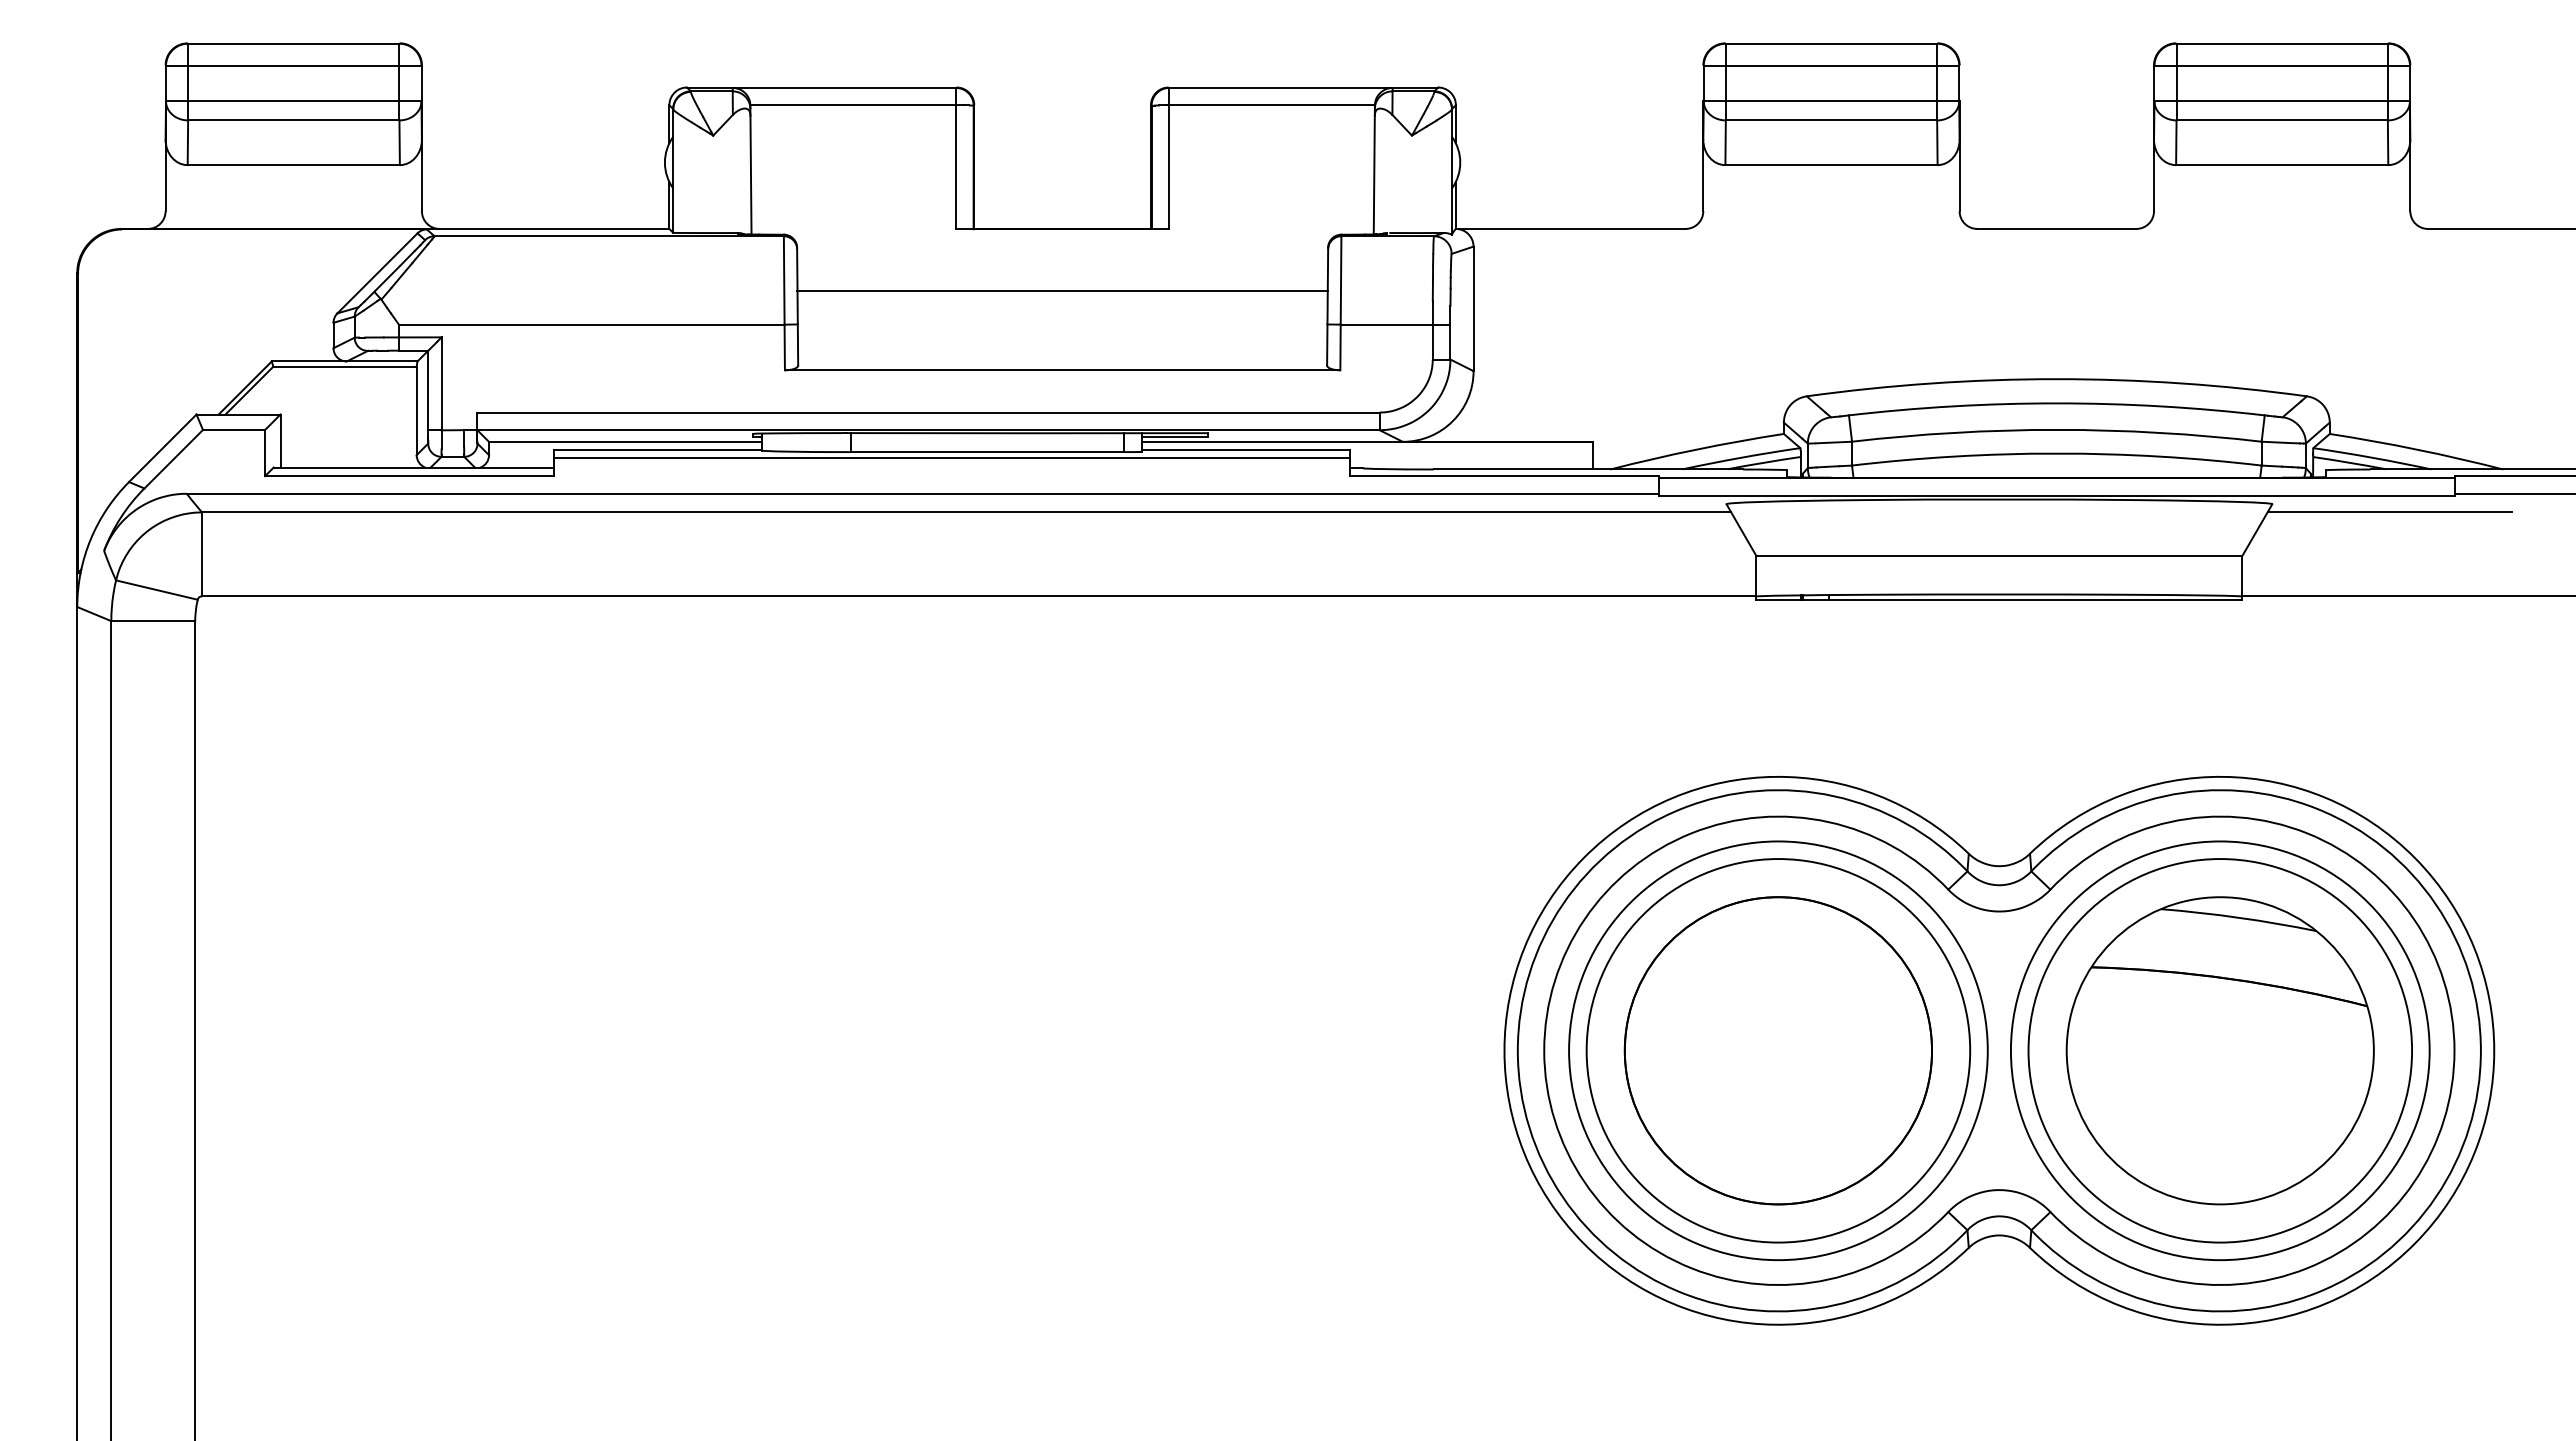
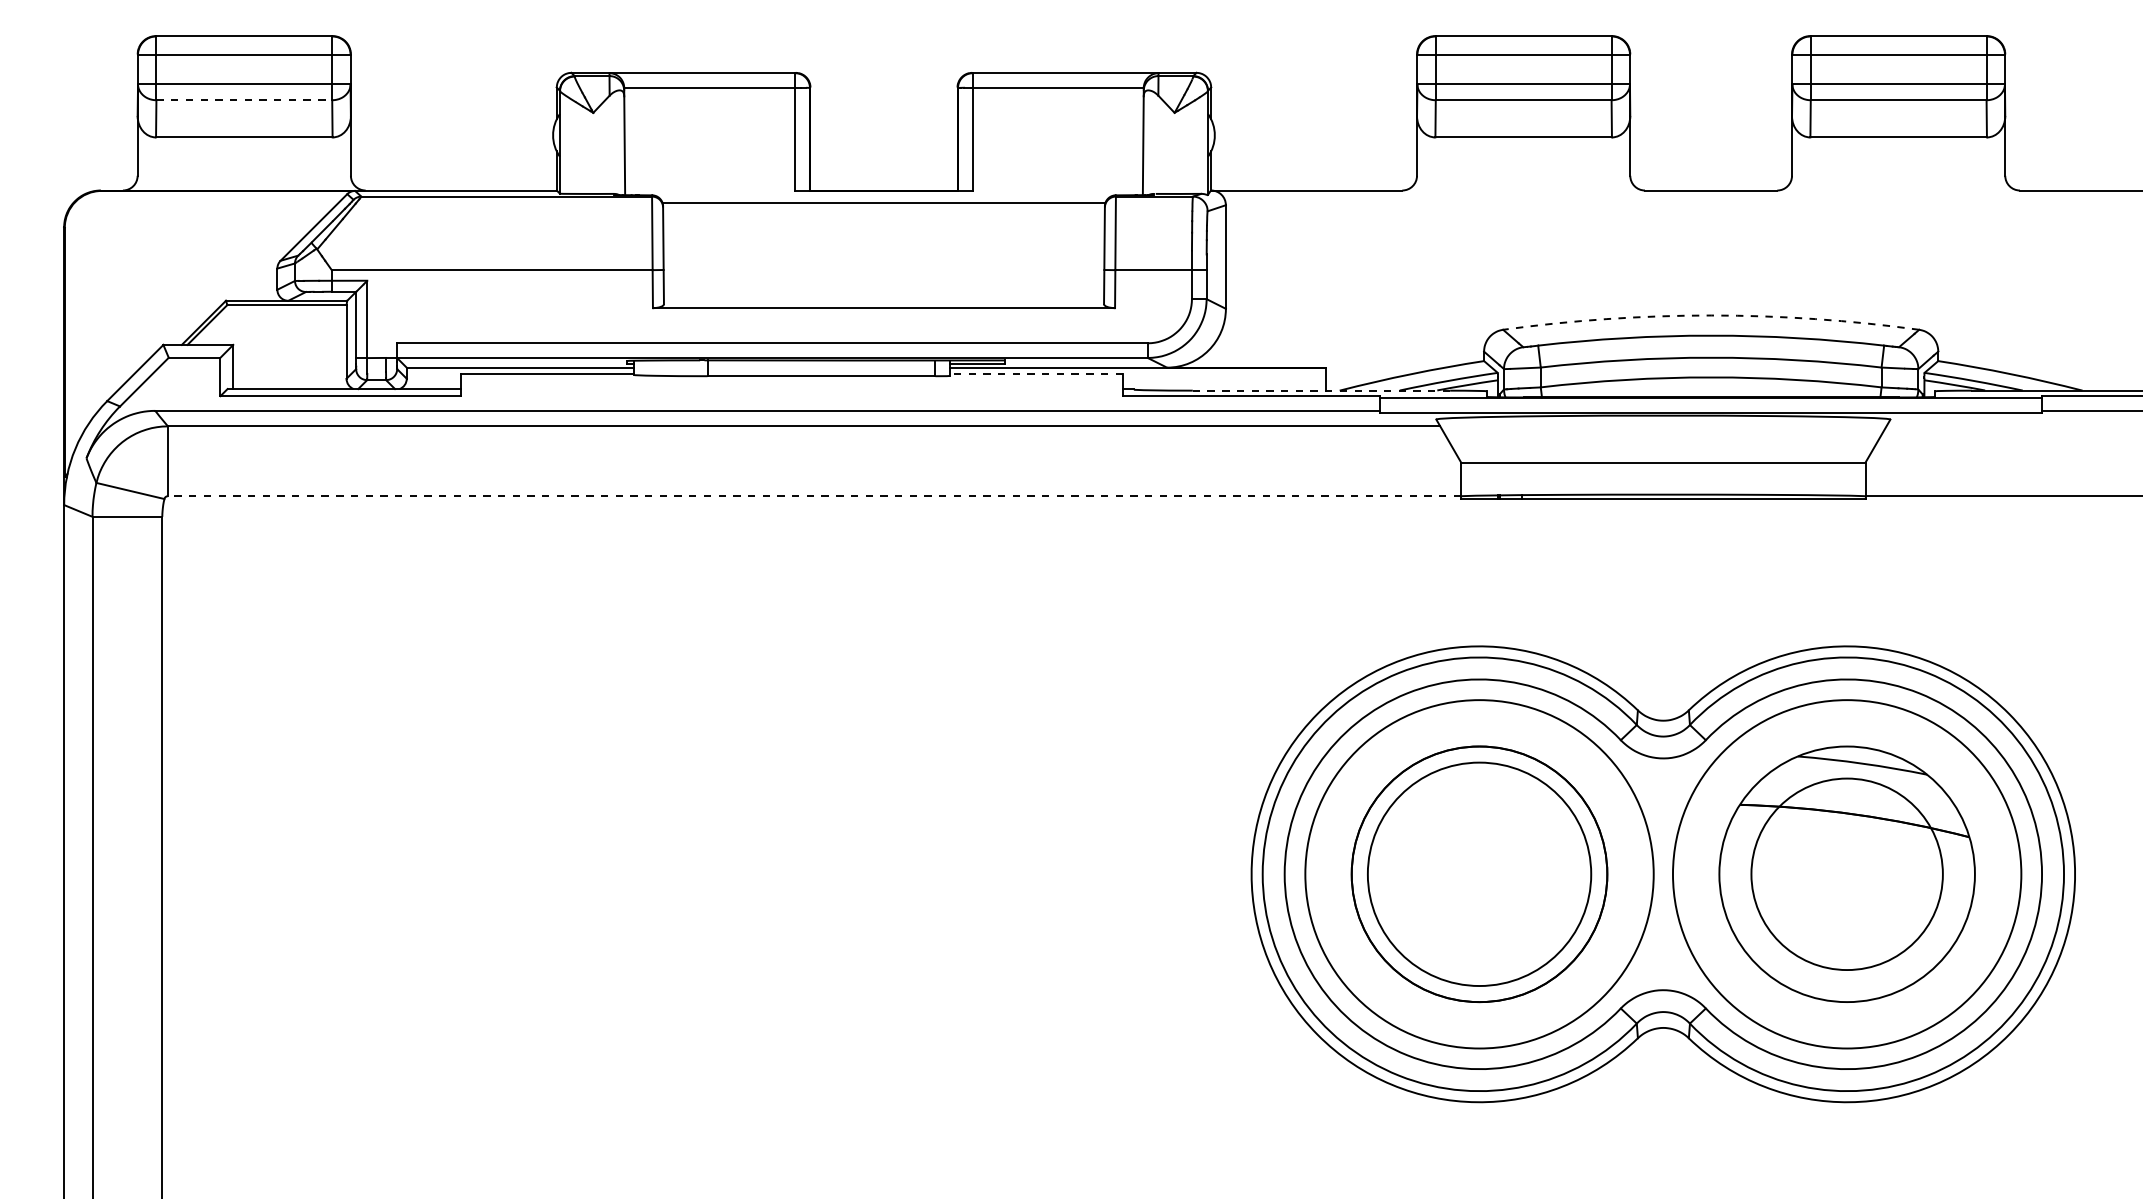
line: (293, 120) -> (244, 100), solid -> dashed
line: (1062, 290) -> (883, 202), moved
arc: (2056, 379) -> (1710, 315), solid -> dashed
line: (1245, 449) -> (1036, 374), solid -> dashed
line: (951, 458) -> (791, 381), removed
line: (1588, 469) -> (1321, 390), solid -> dashed
line: (2389, 512) -> (1987, 426), removed
line: (978, 596) -> (813, 496), solid -> dashed
circle: (1778, 1050) -> (1479, 874), size x0.7
circle: (2220, 1050) -> (1847, 874), size x0.6

